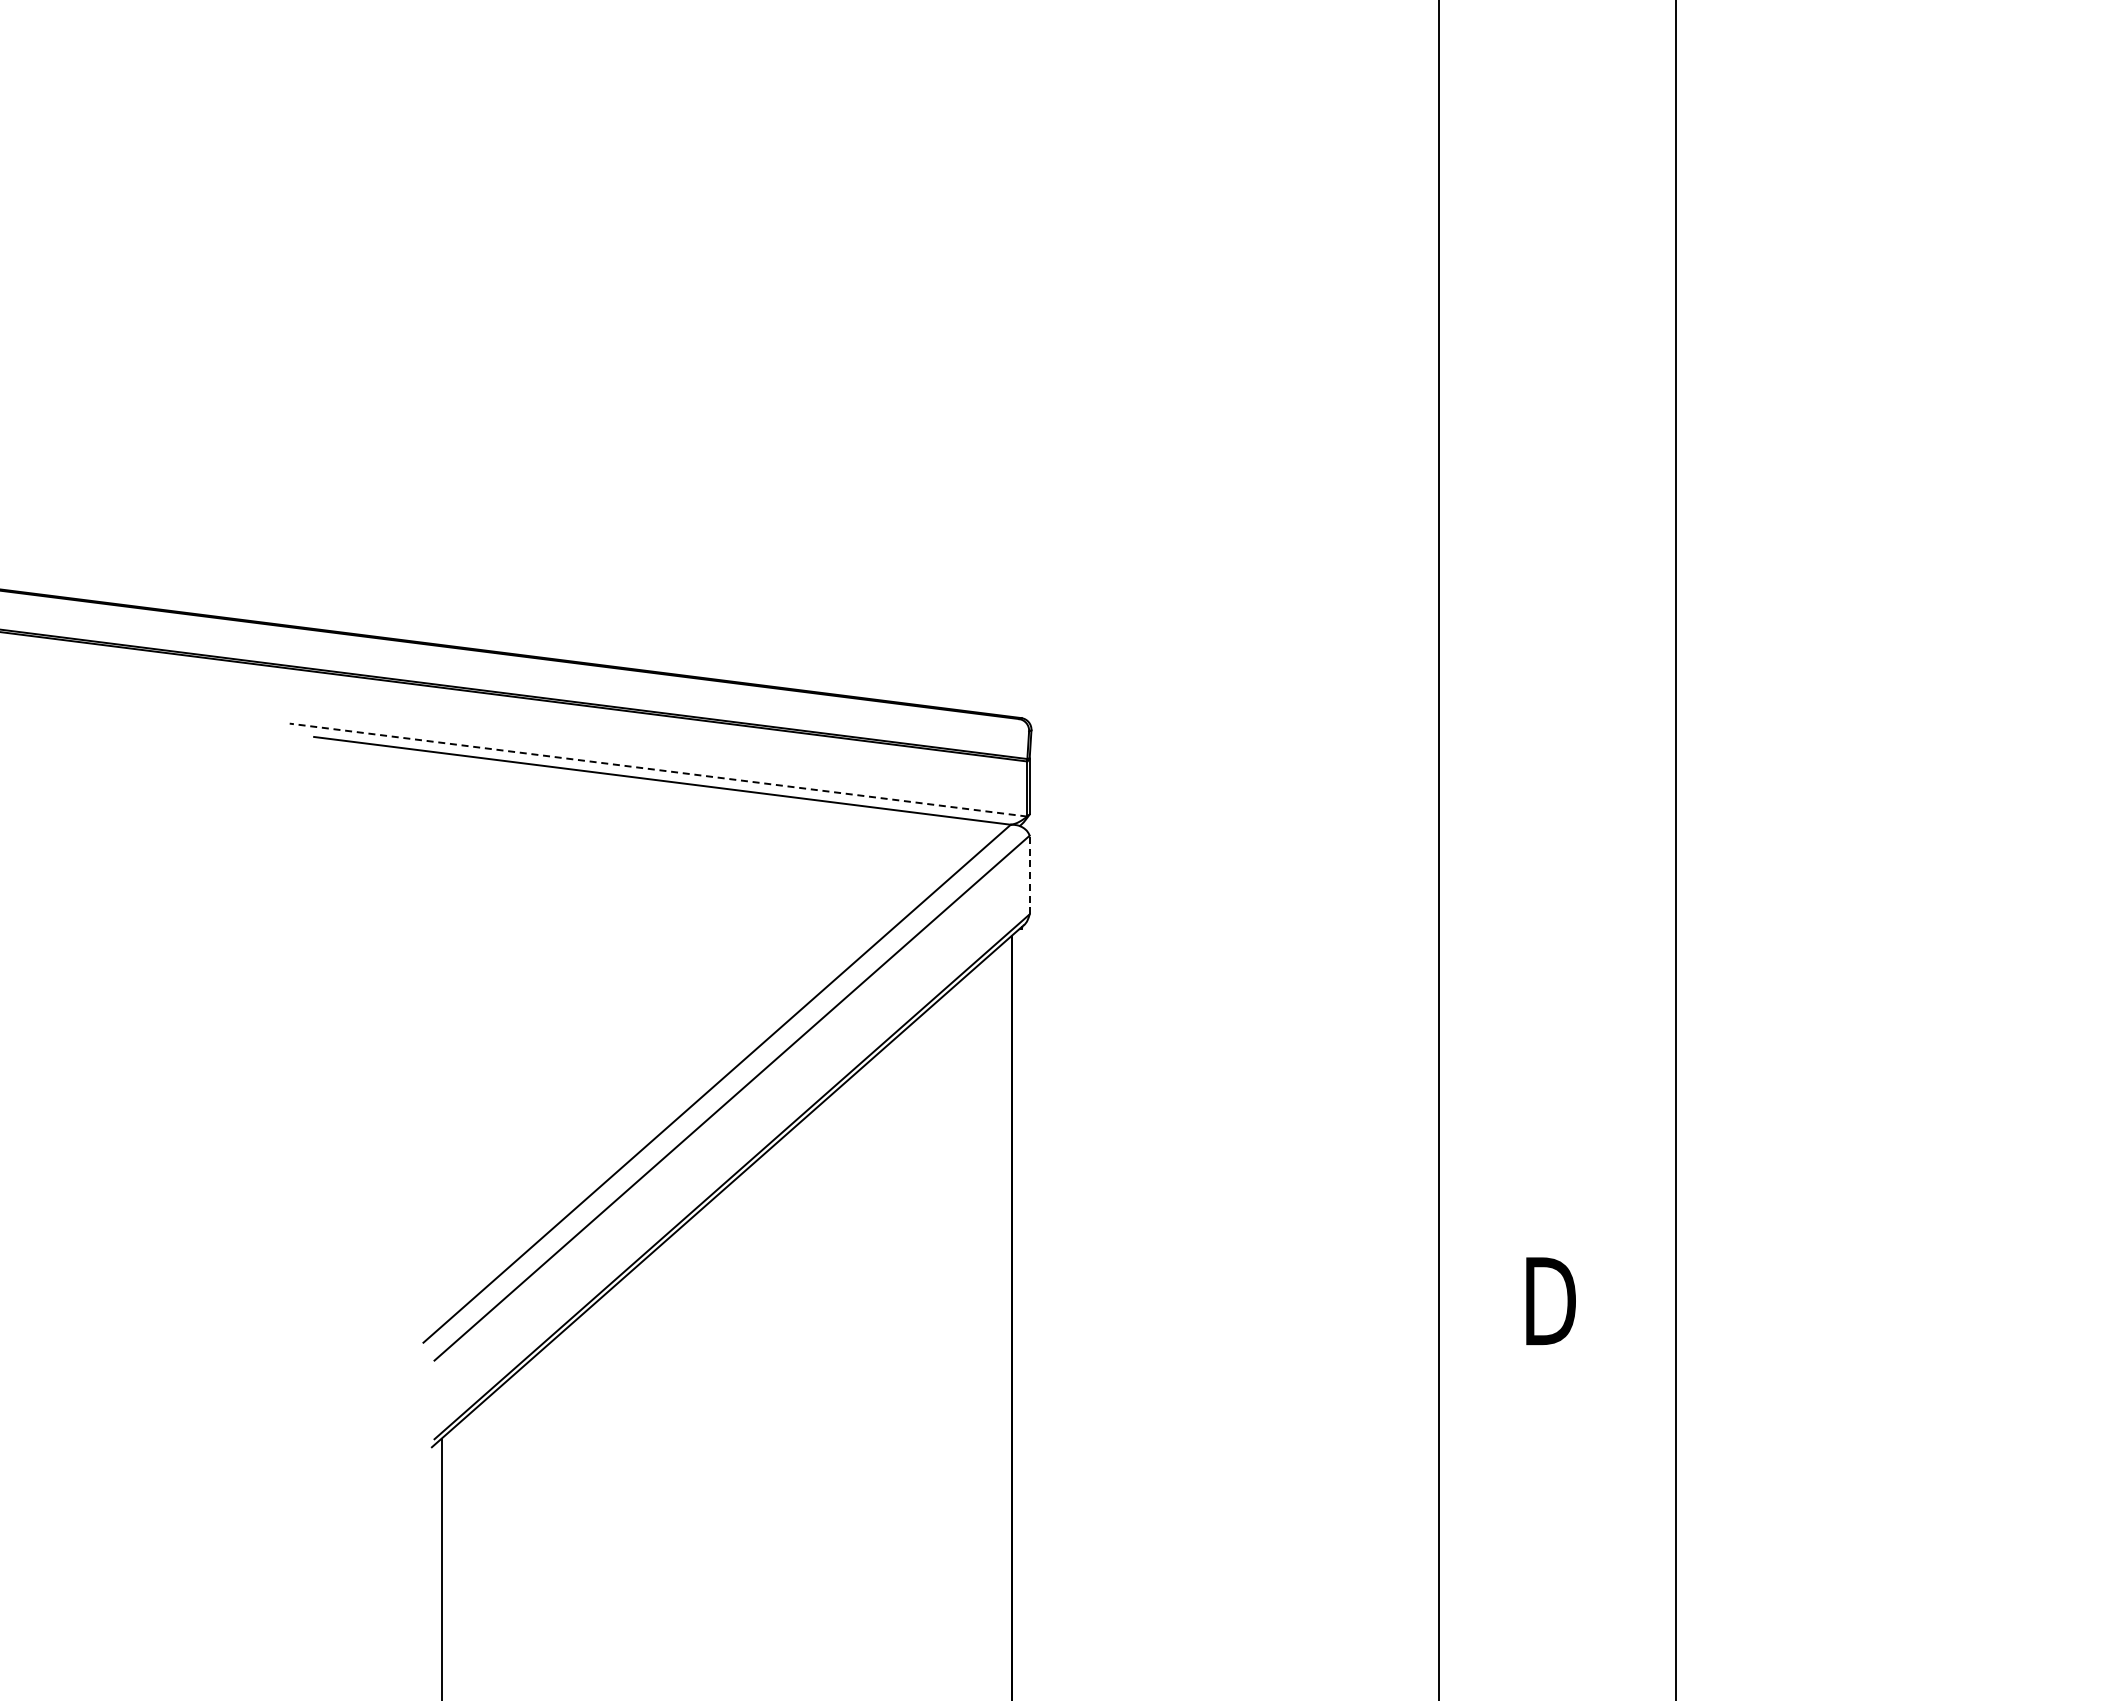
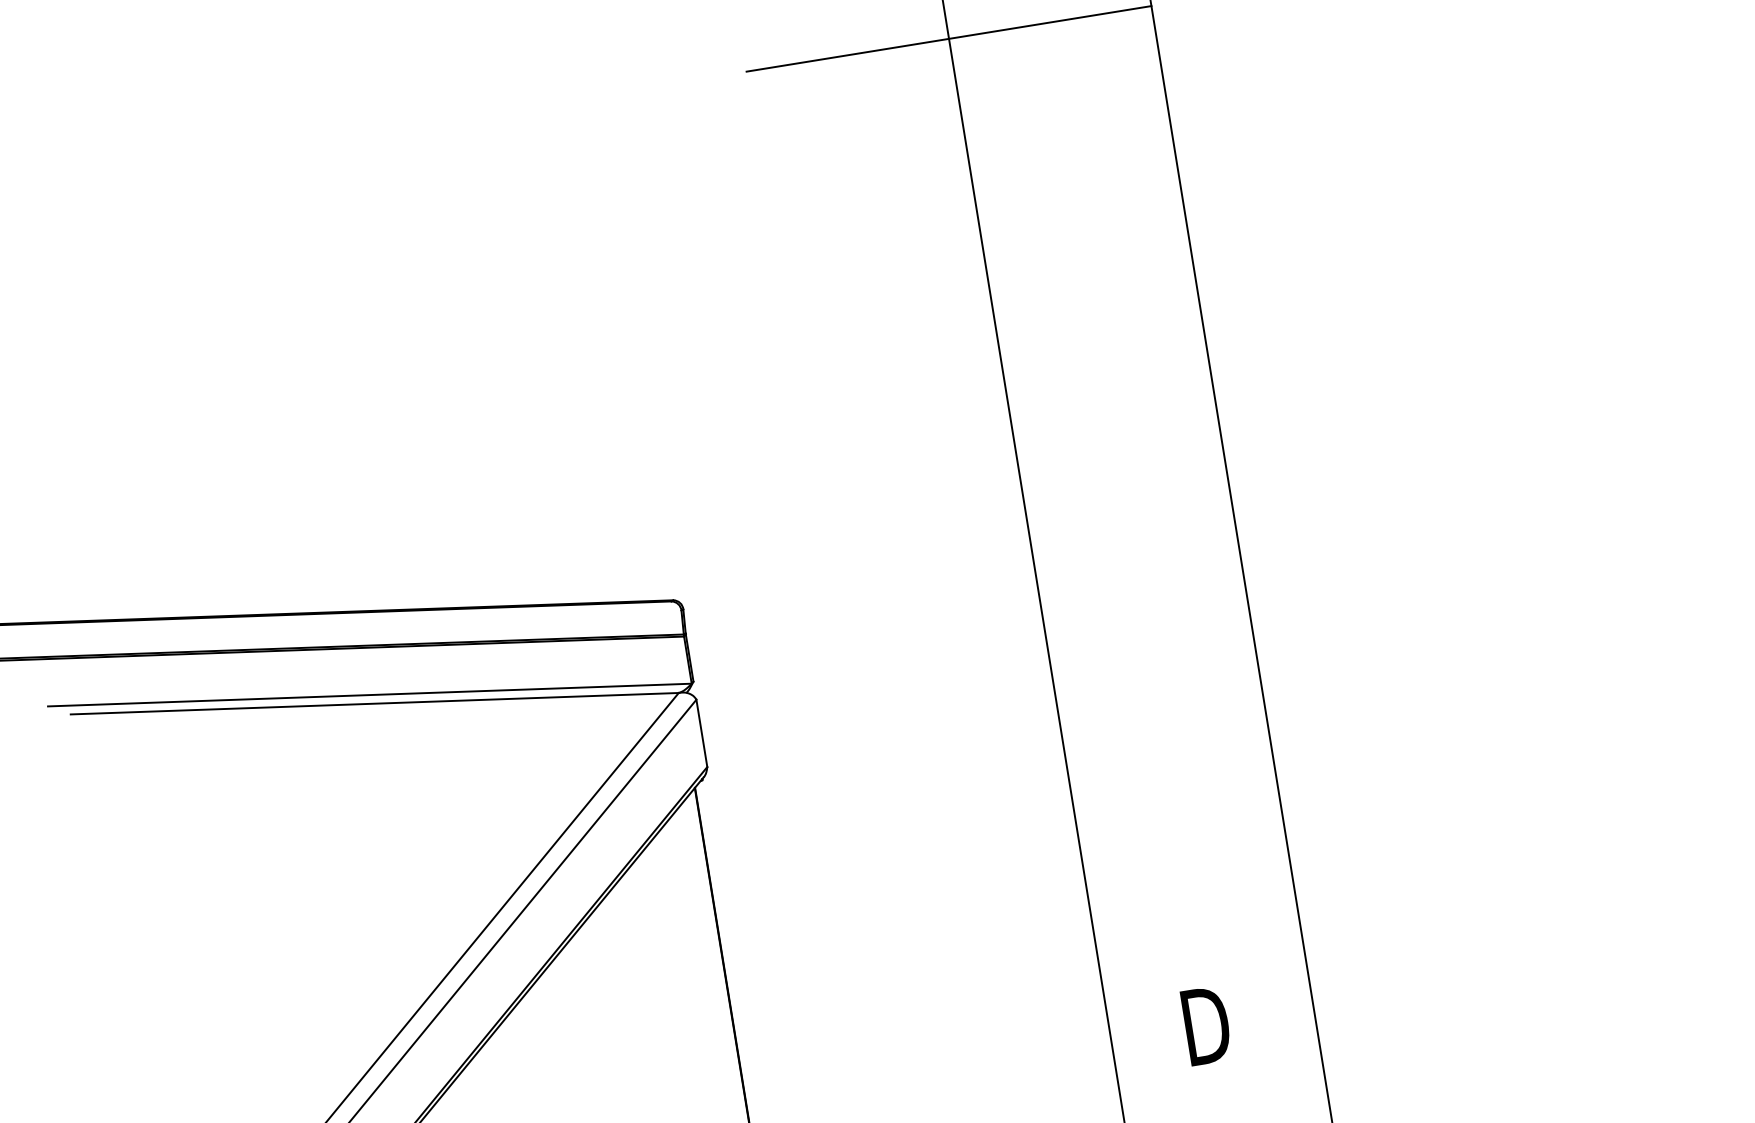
line: (1439, 129) -> (949, 38), added
line: (658, 770) -> (369, 695), dashed -> solid
line: (1029, 874) -> (701, 732), dashed -> solid

